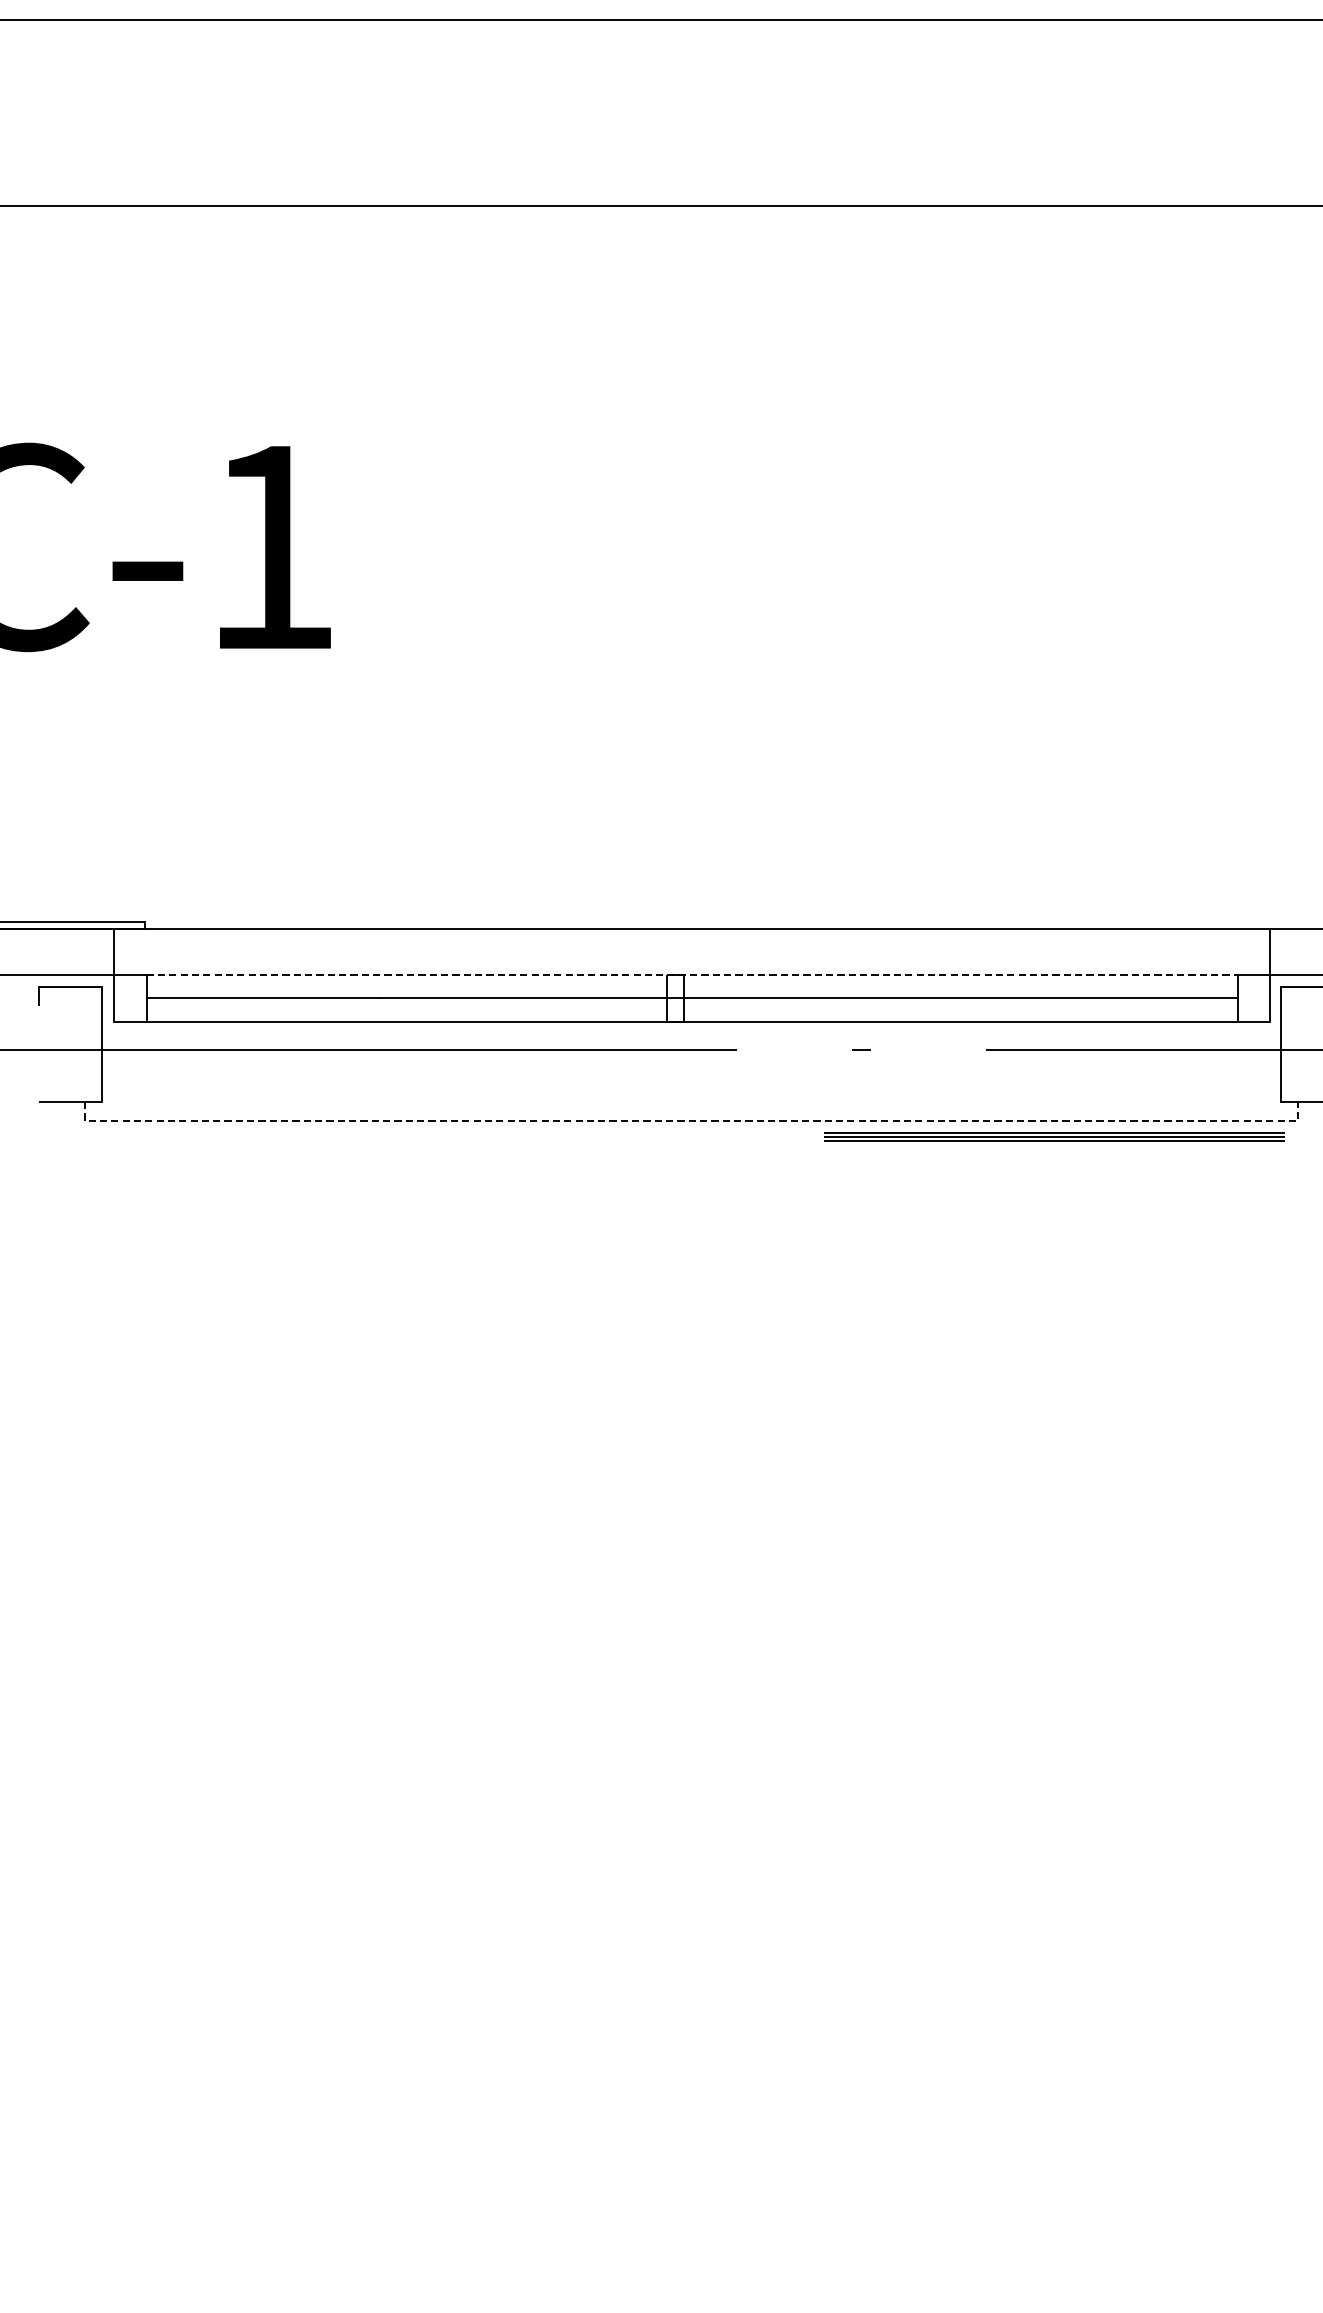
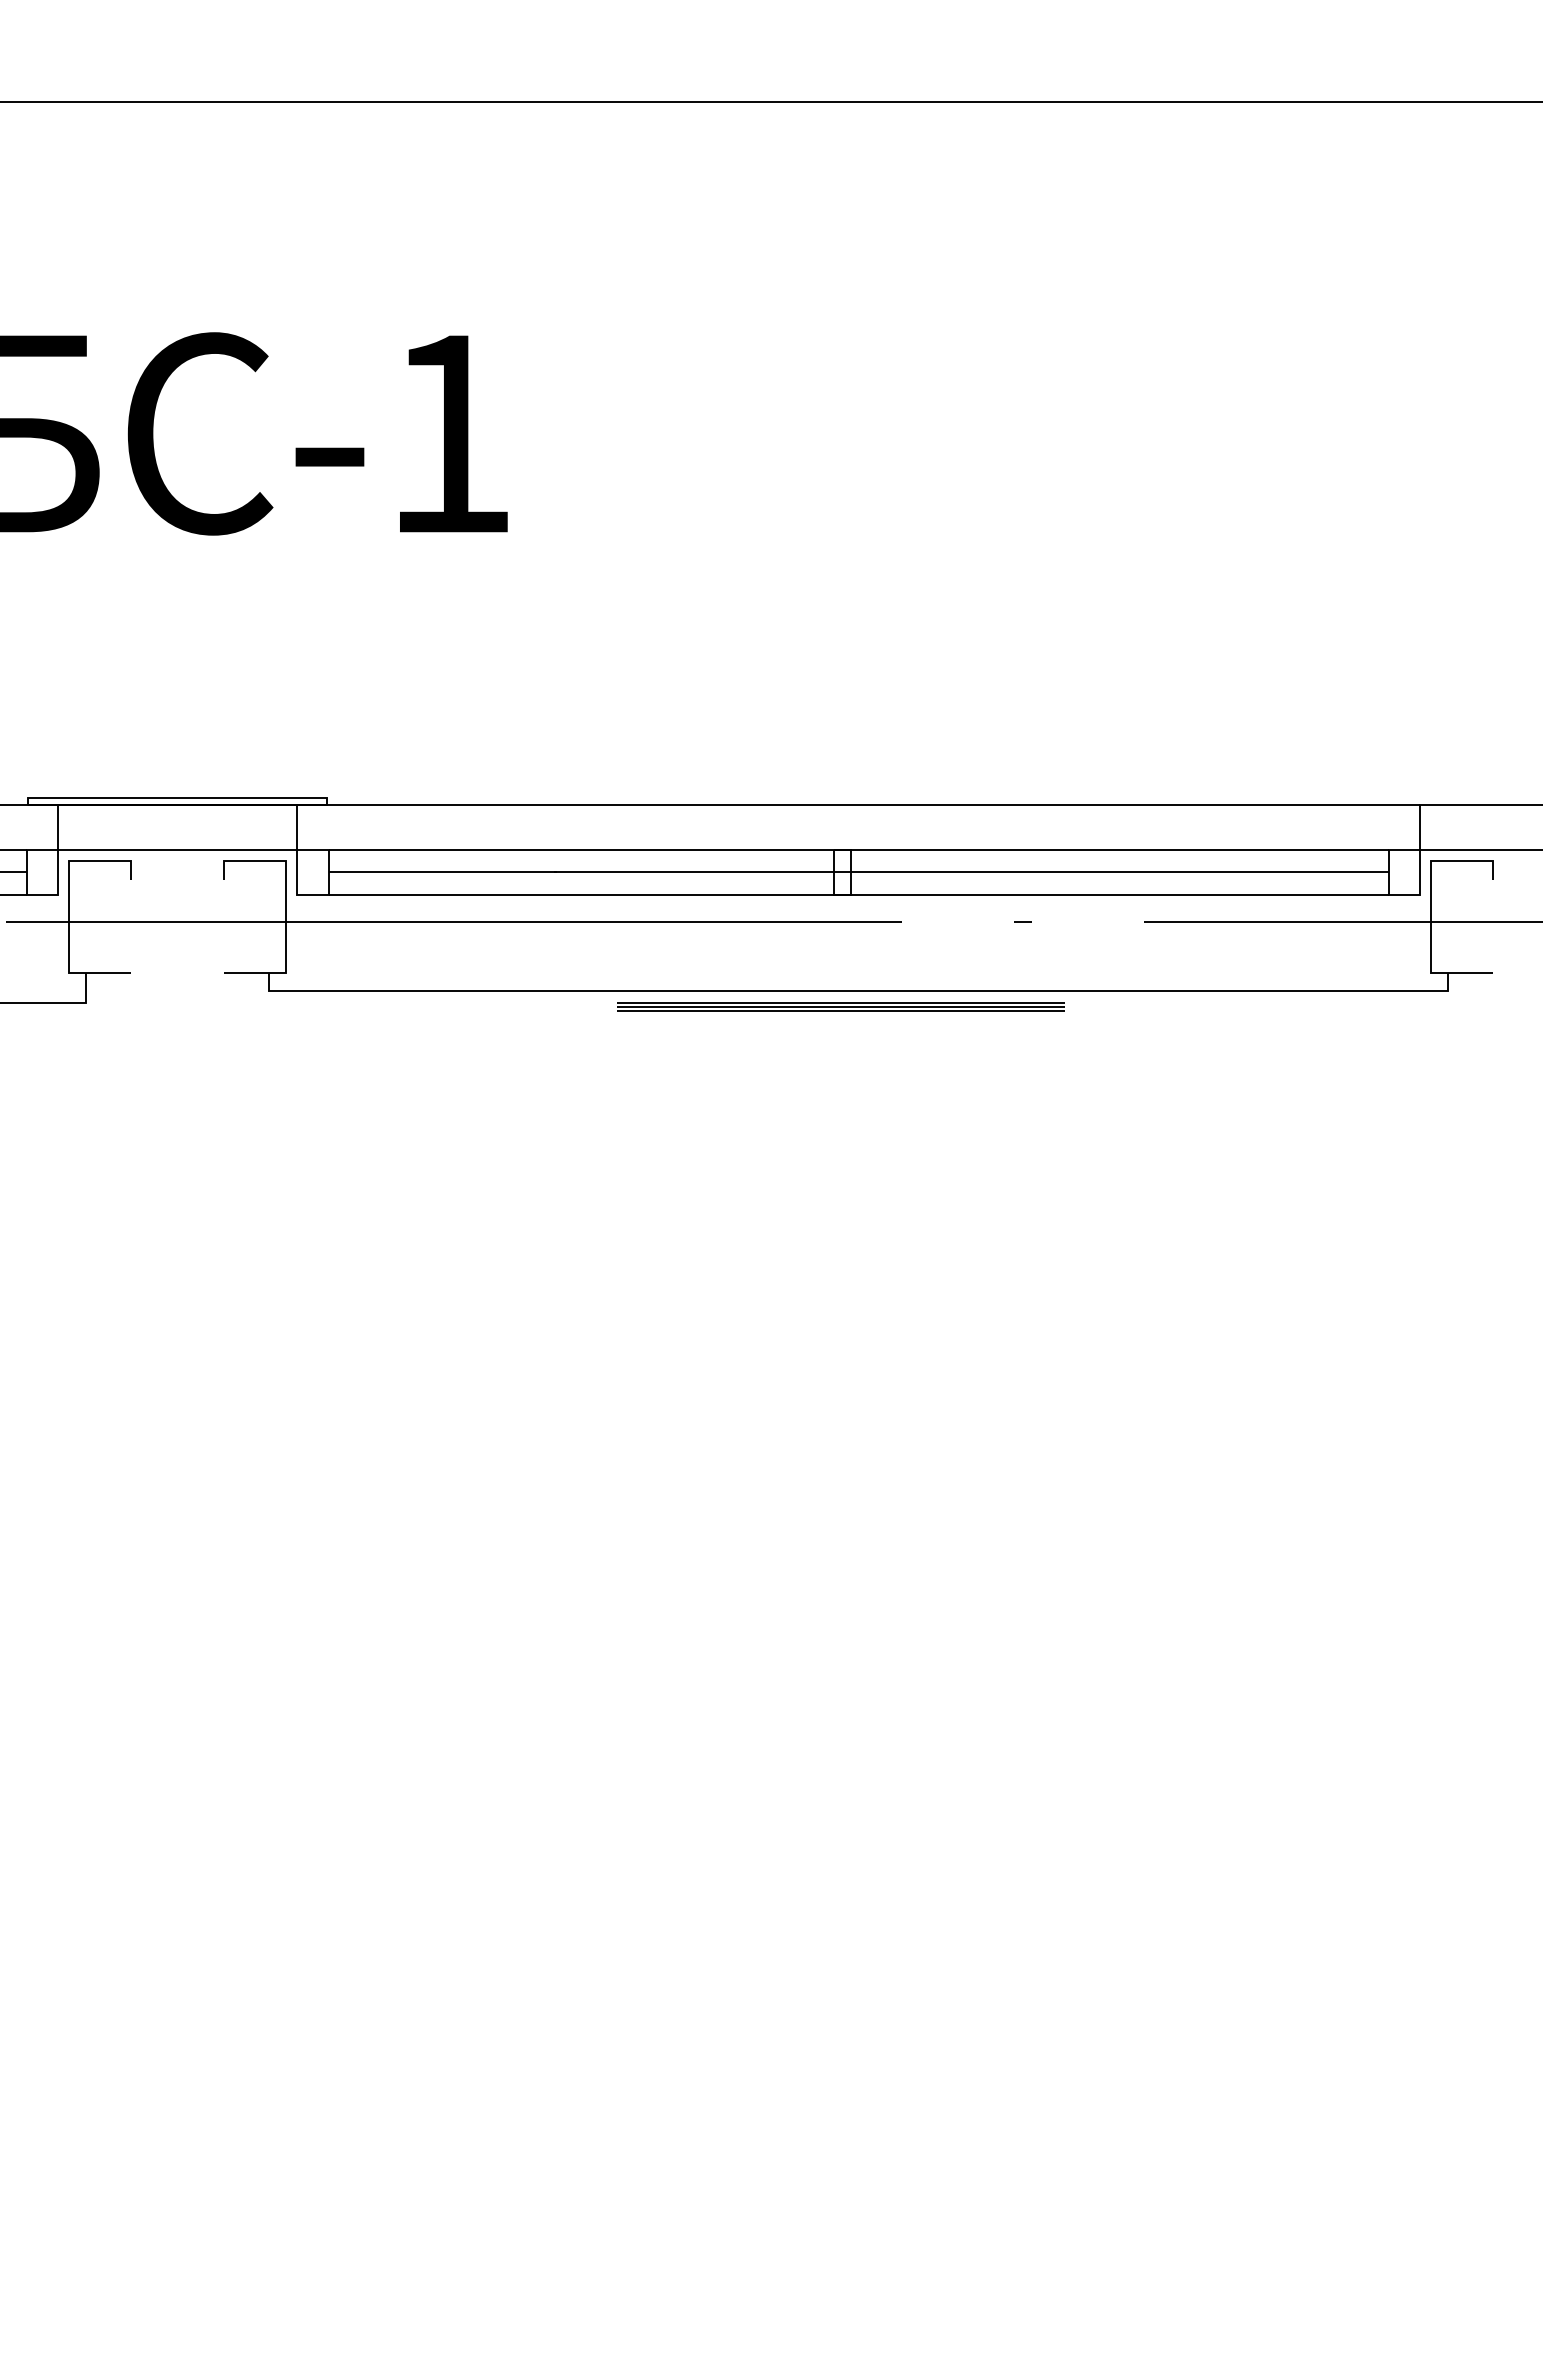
line: (693, 975) -> (859, 849), dashed -> solid
line: (691, 1121) -> (858, 991), dashed -> solid
part: (1053, 1136) -> (840, 1006), moved

